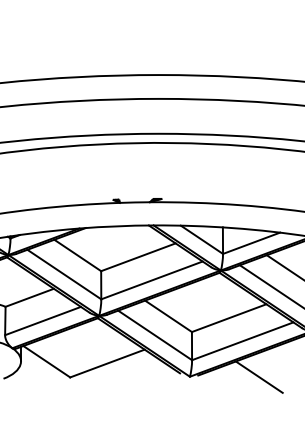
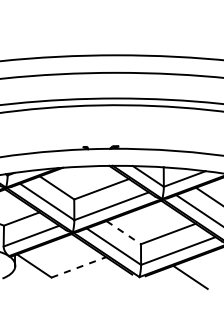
line: (168, 316) -> (123, 232), solid -> dashed
line: (108, 363) -> (79, 267), solid -> dashed

